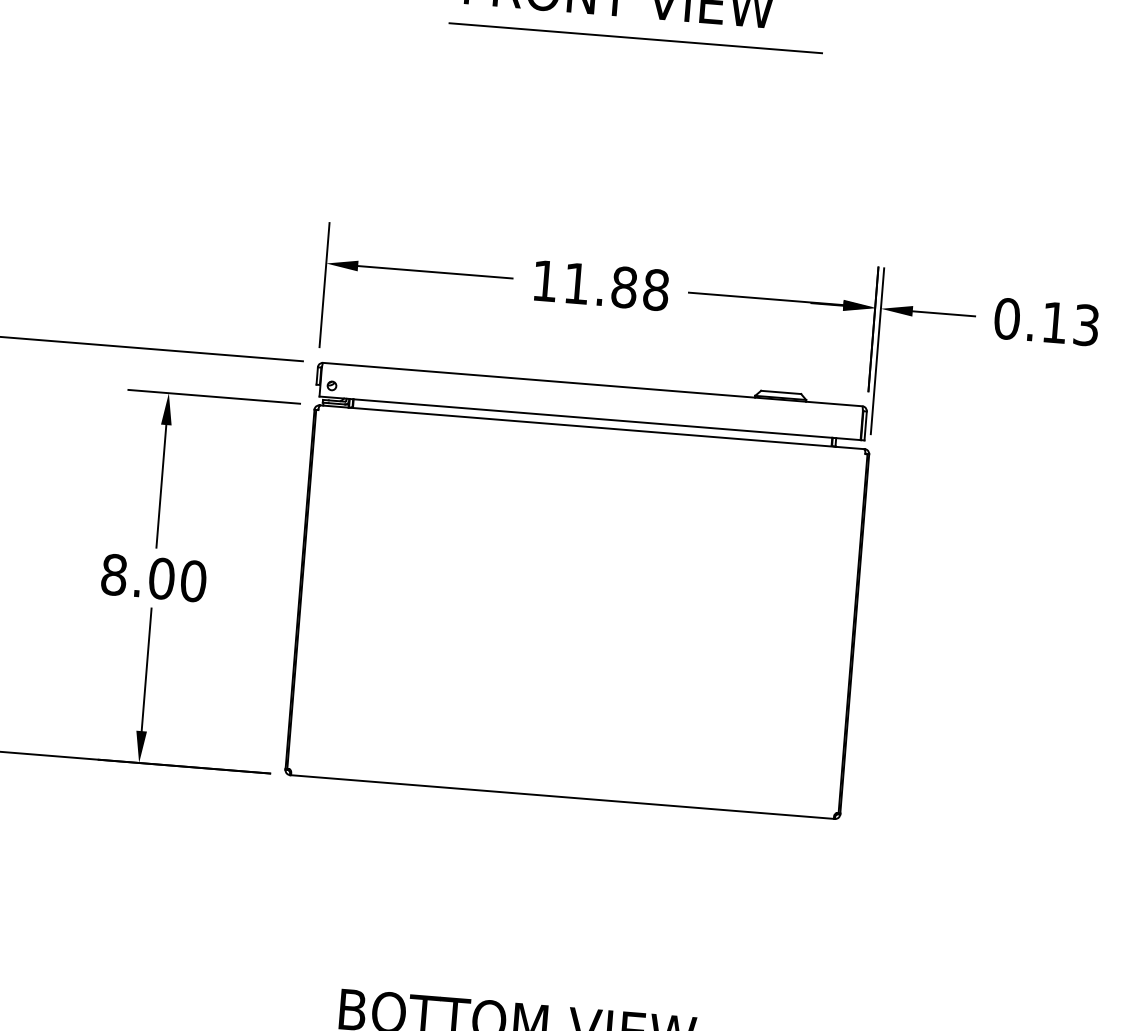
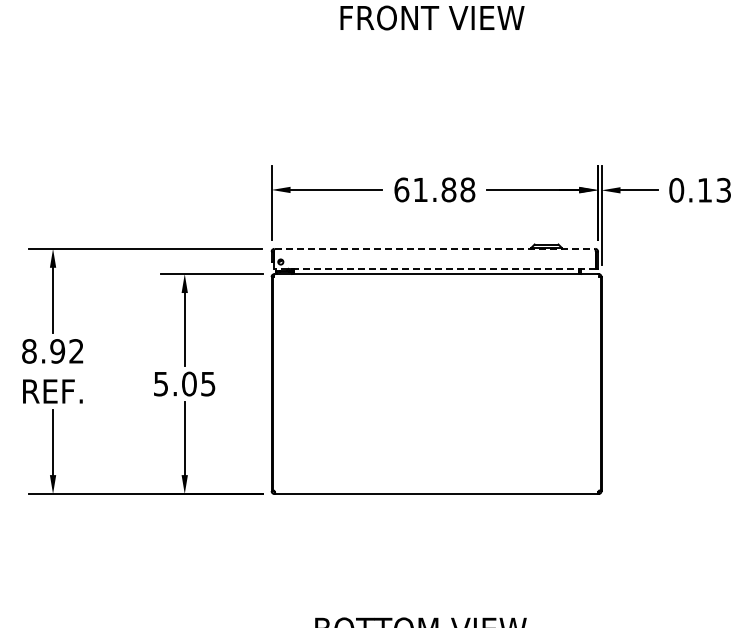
line: (635, 38) -> (443, 42), removed
text: (544, 280) -> (401, 189), 11.88 -> 61.88
line: (593, 384) -> (435, 248), solid -> dashed
line: (589, 417) -> (434, 268), solid -> dashed
text: (153, 577) -> (184, 383), 8.00 -> 5.05

